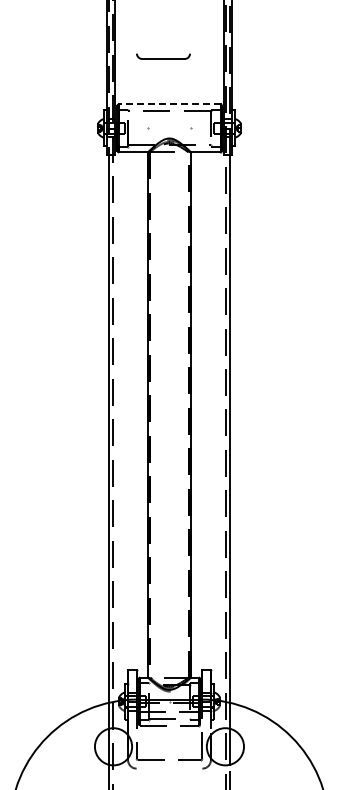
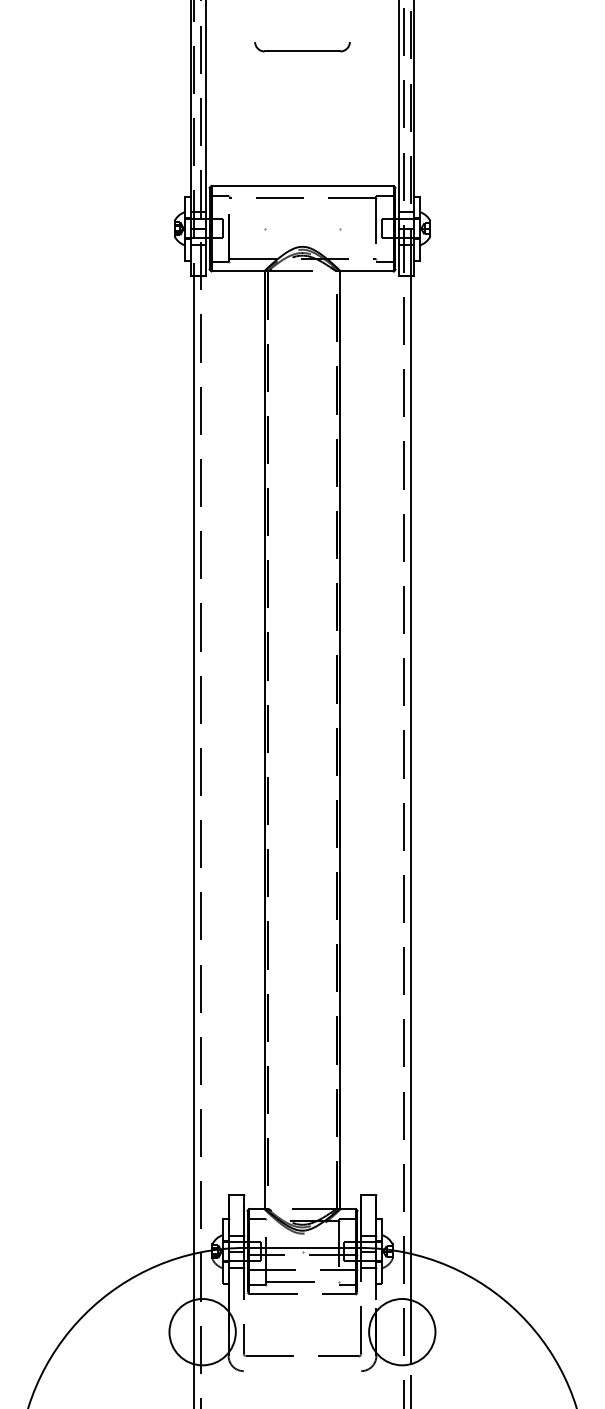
part: (163, 56) -> (302, 47), moved
line: (169, 104) -> (302, 186), dashed -> solid

